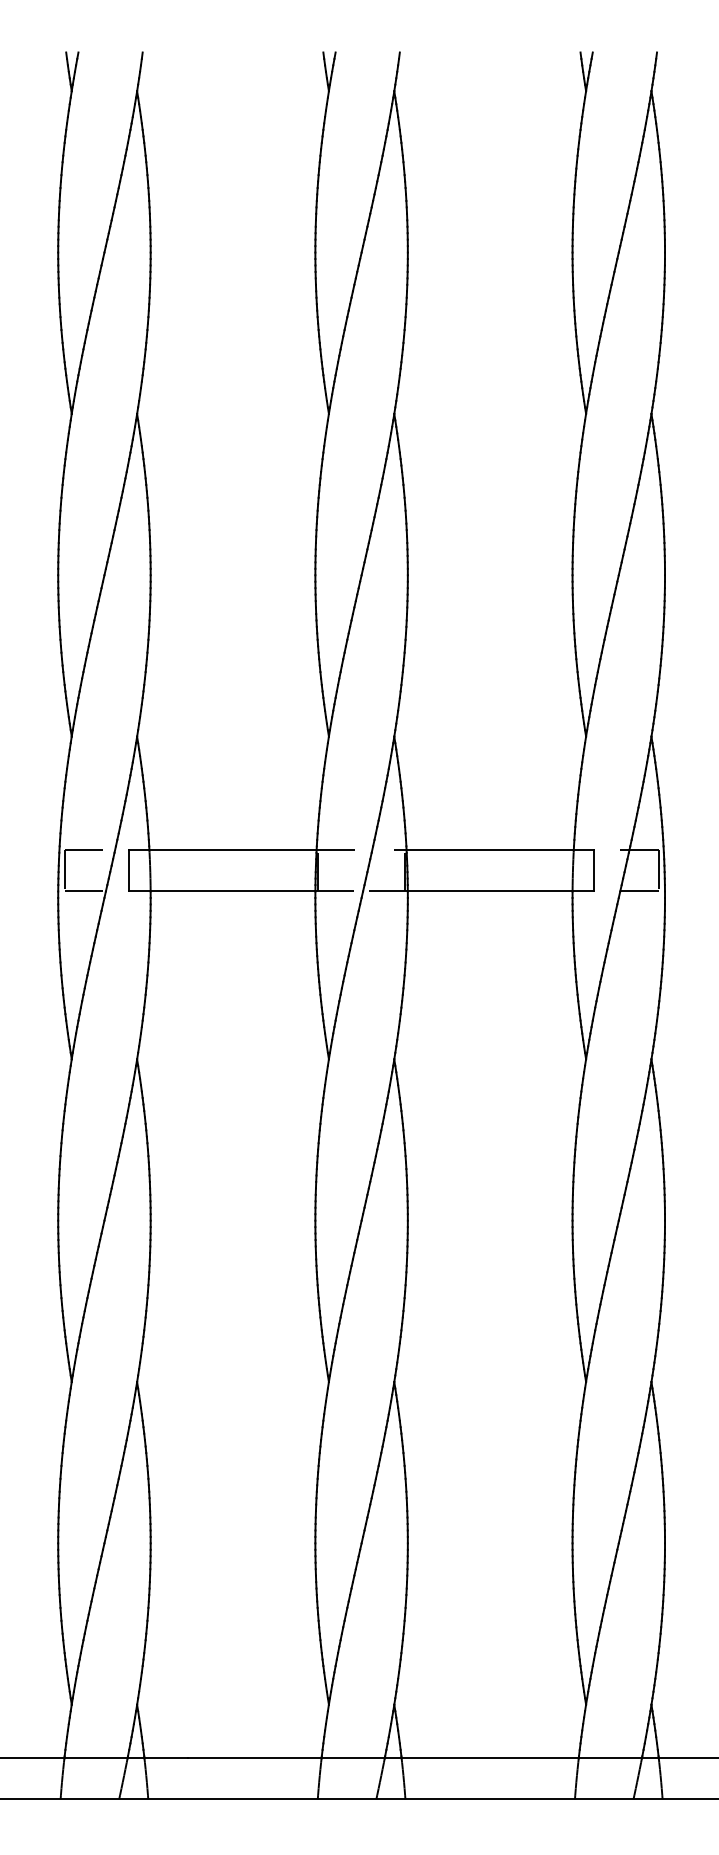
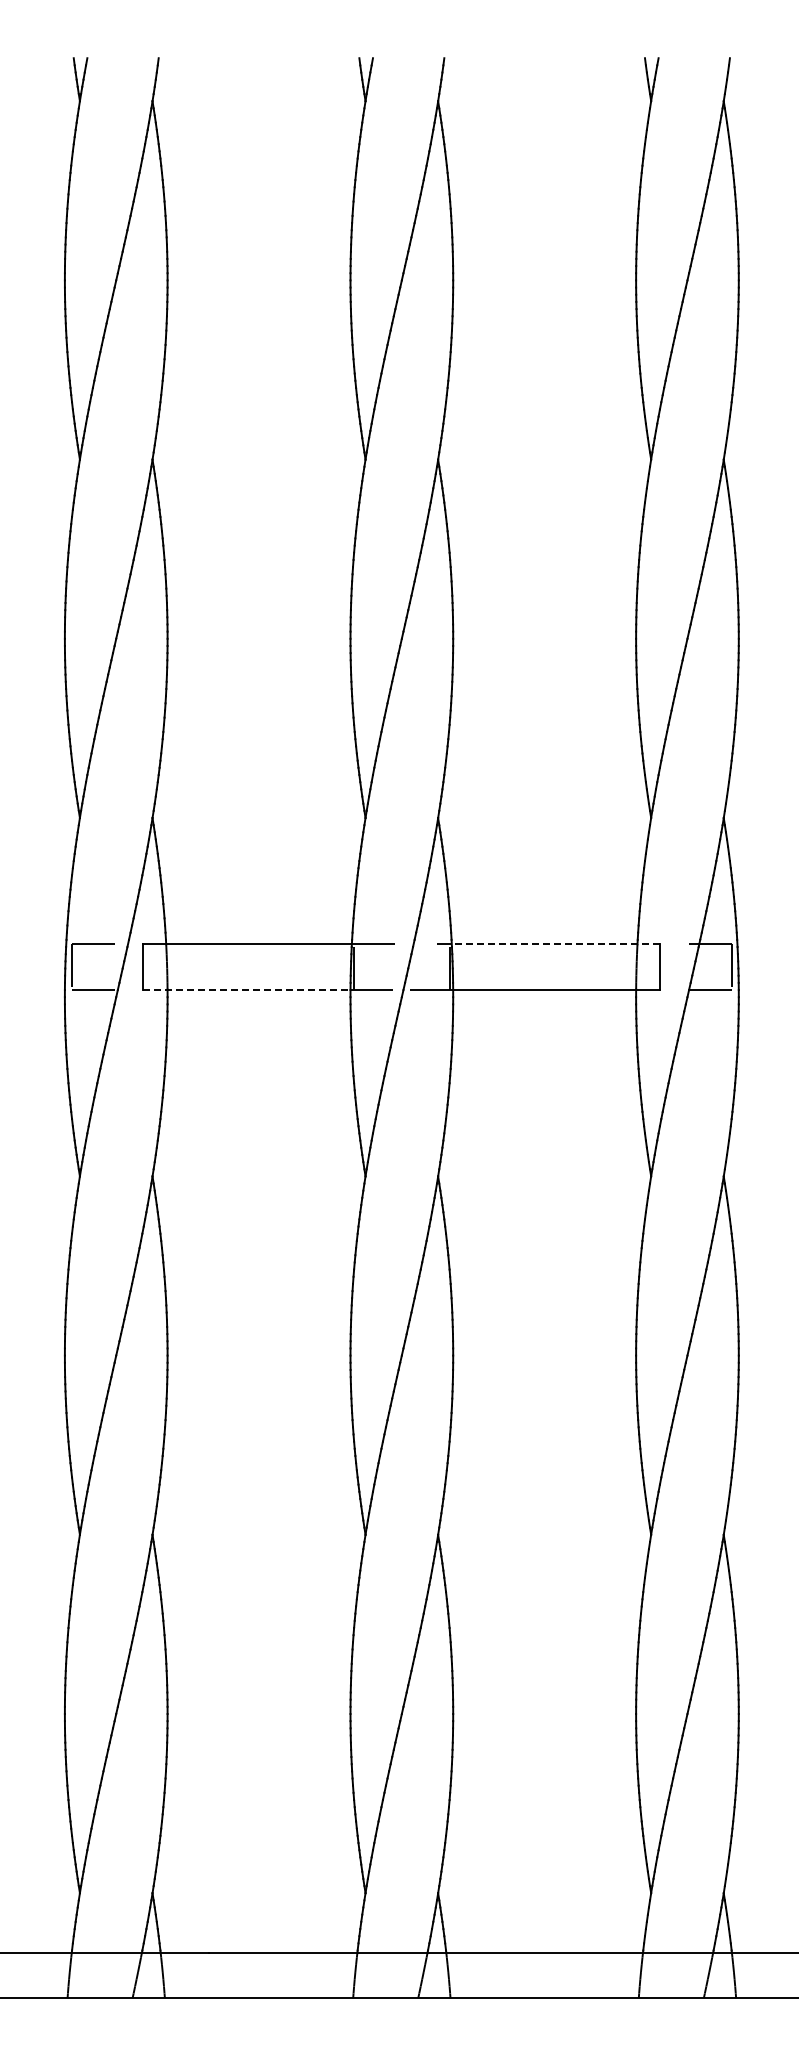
line: (499, 850) -> (555, 944), solid -> dashed
line: (221, 891) -> (246, 989), solid -> dashed

